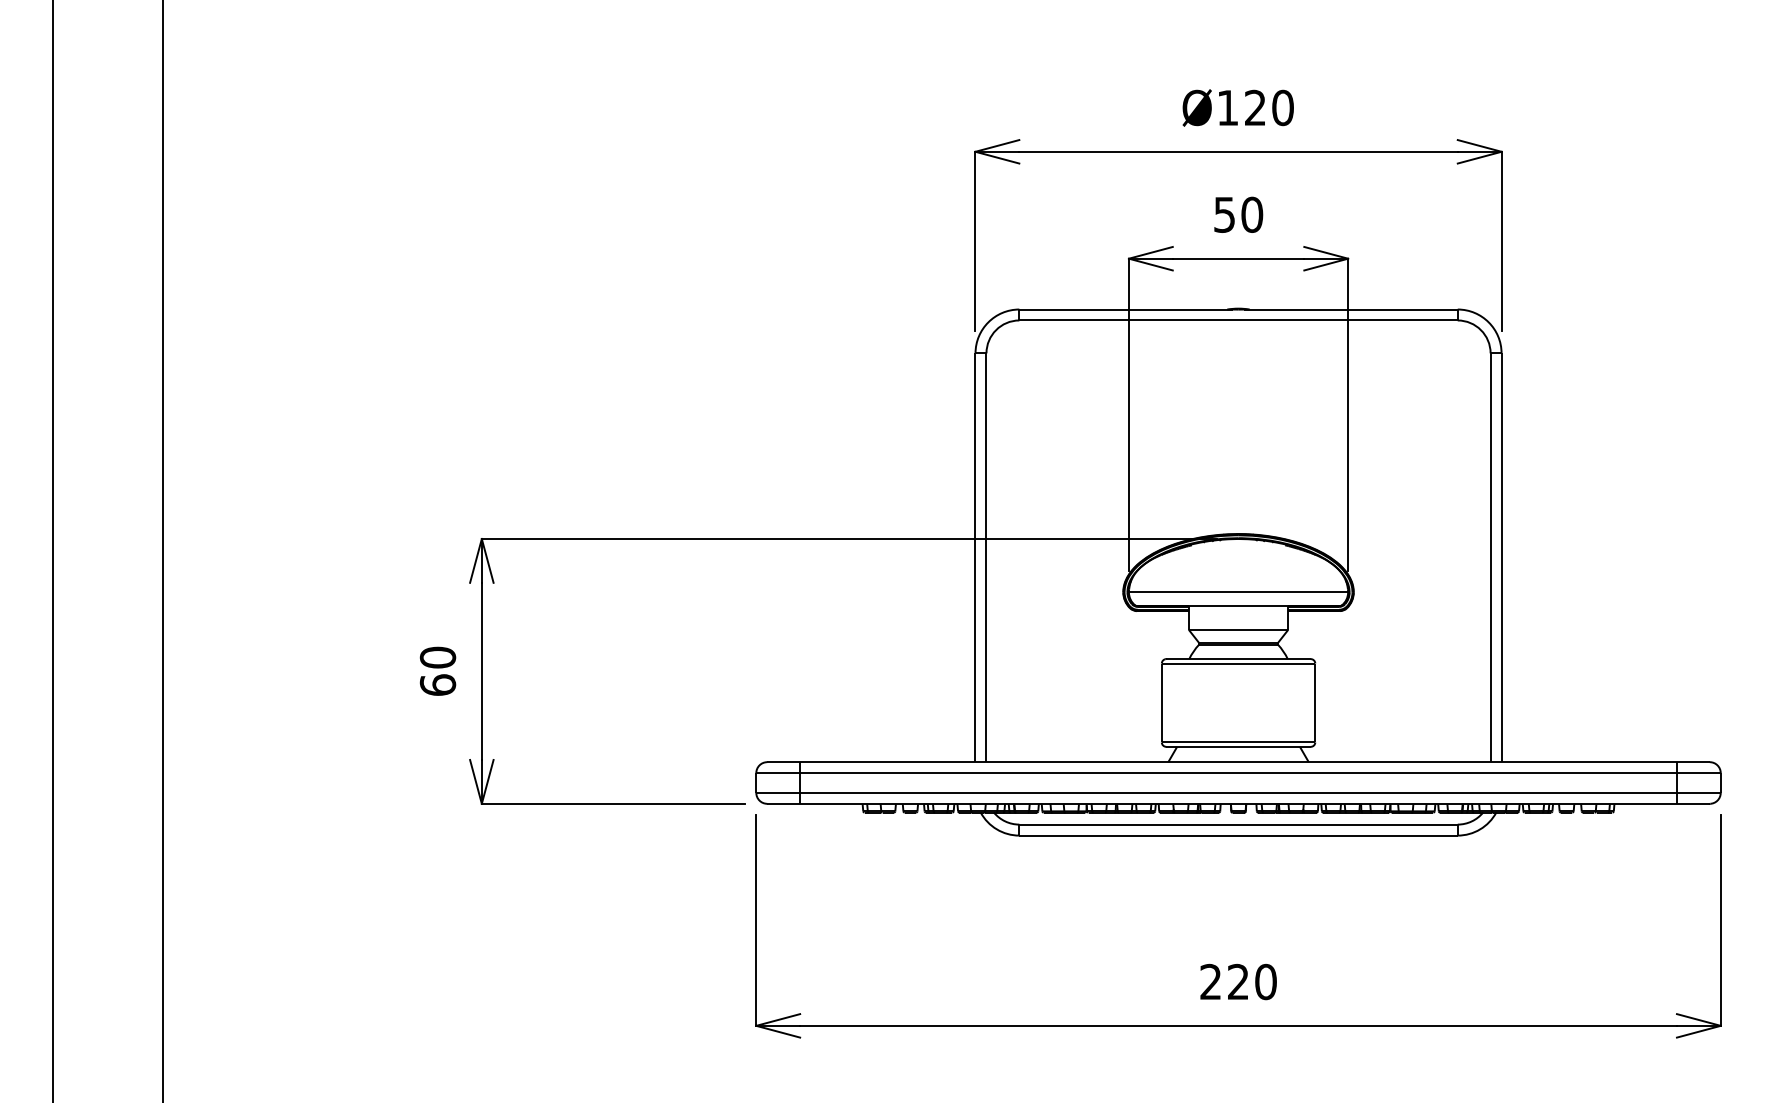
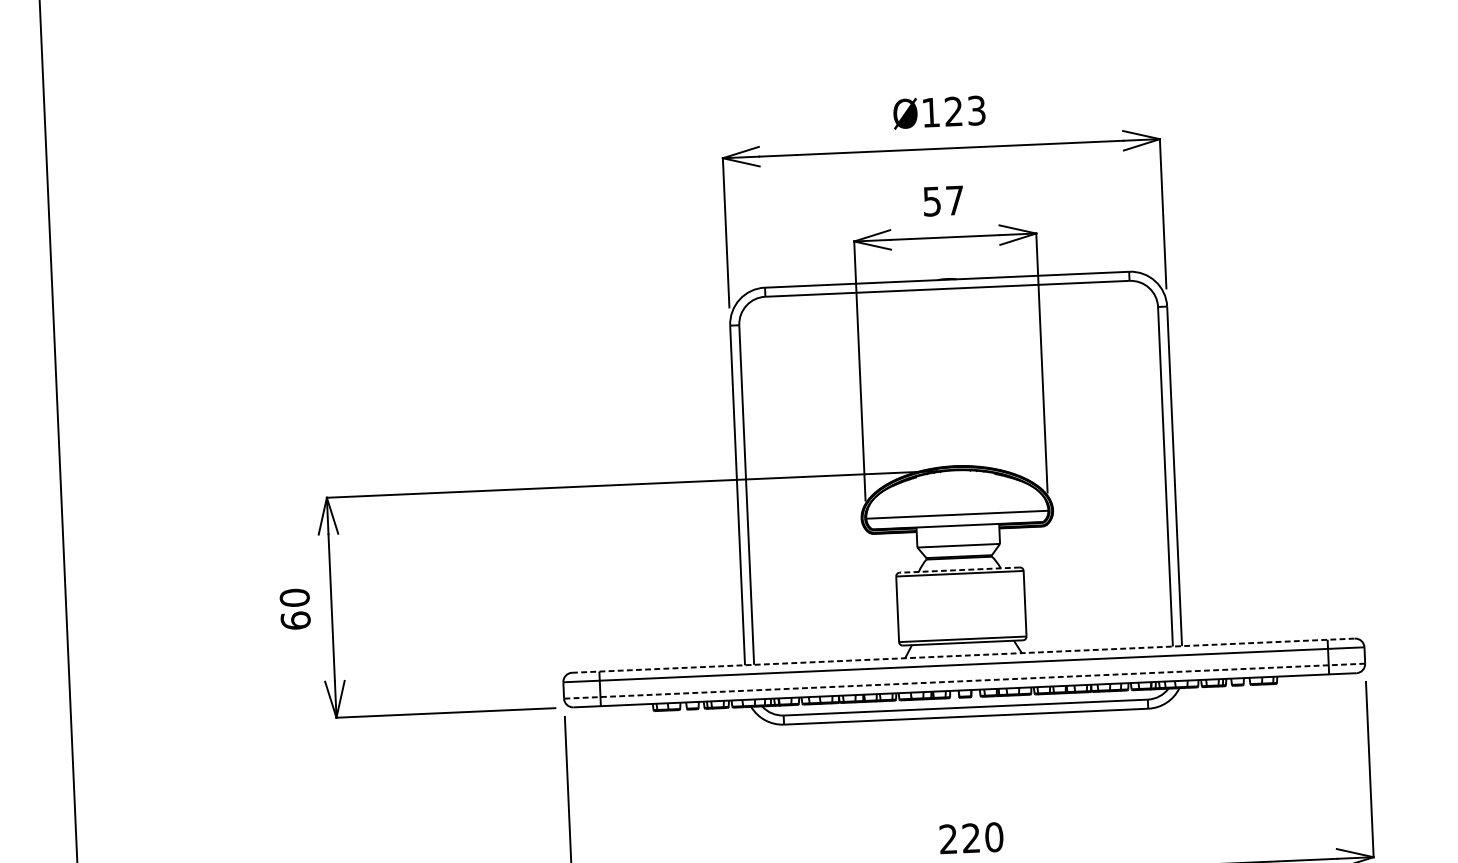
text: (1282, 107) -> (976, 110), Ø120 -> Ø123
text: (1252, 214) -> (955, 200), 50 -> 57
line: (1238, 659) -> (959, 570), solid -> dashed
line: (1239, 762) -> (964, 655), solid -> dashed
line: (1238, 792) -> (964, 680), solid -> dashed

